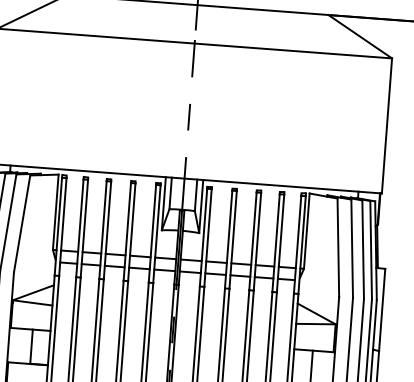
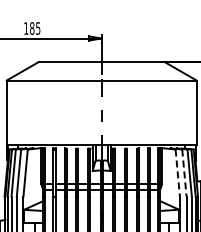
line: (337, 248) -> (177, 173), solid -> dashed
line: (352, 249) -> (184, 173), solid -> dashed

